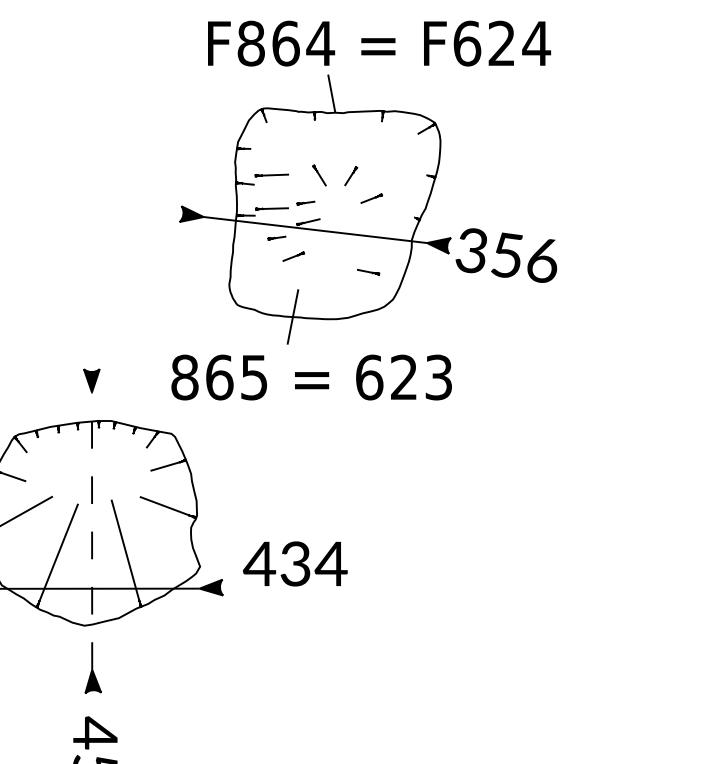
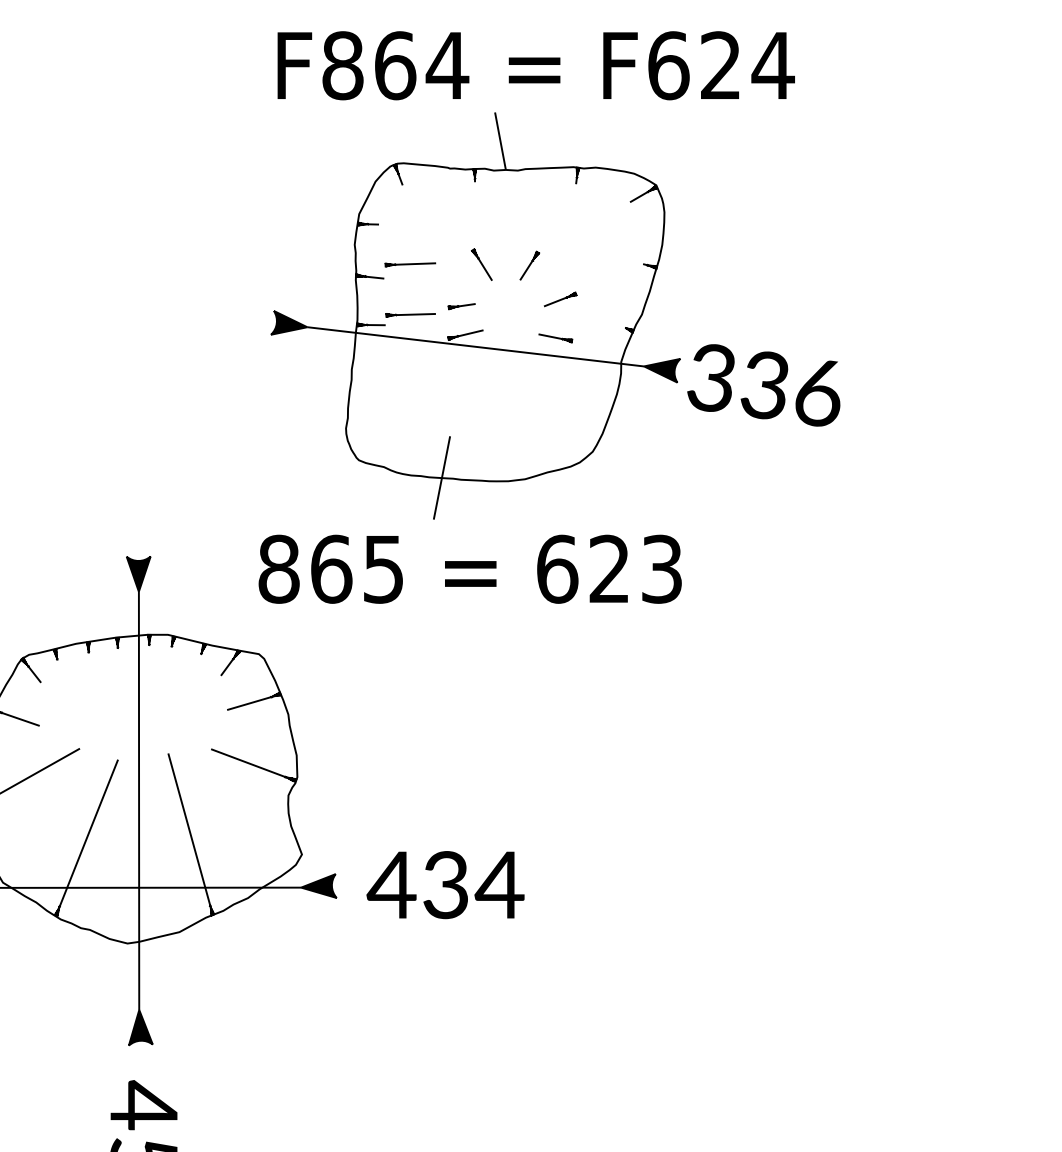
text: (379, 43) -> (536, 65), moved
line: (276, 237) -> (417, 358), removed
text: (506, 254) -> (763, 383), 356 -> 336
line: (293, 256) -> (442, 386), removed
line: (368, 272) -> (555, 338), moved
line: (92, 531) -> (139, 801), dashed -> solid
text: (295, 563) -> (445, 884), moved

